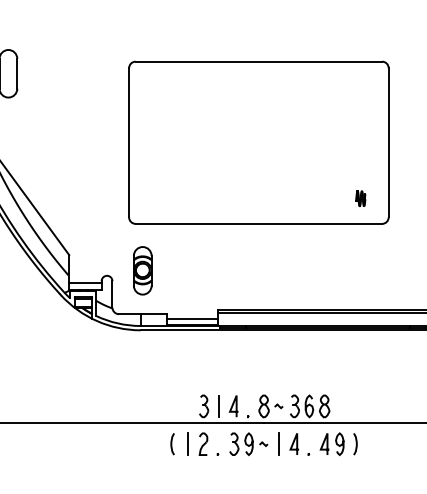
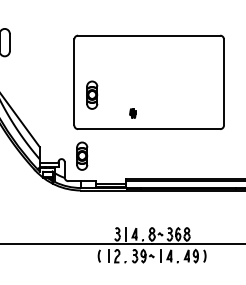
part: (160, 163) -> (92, 94), added
part: (360, 198) -> (132, 113), moved

